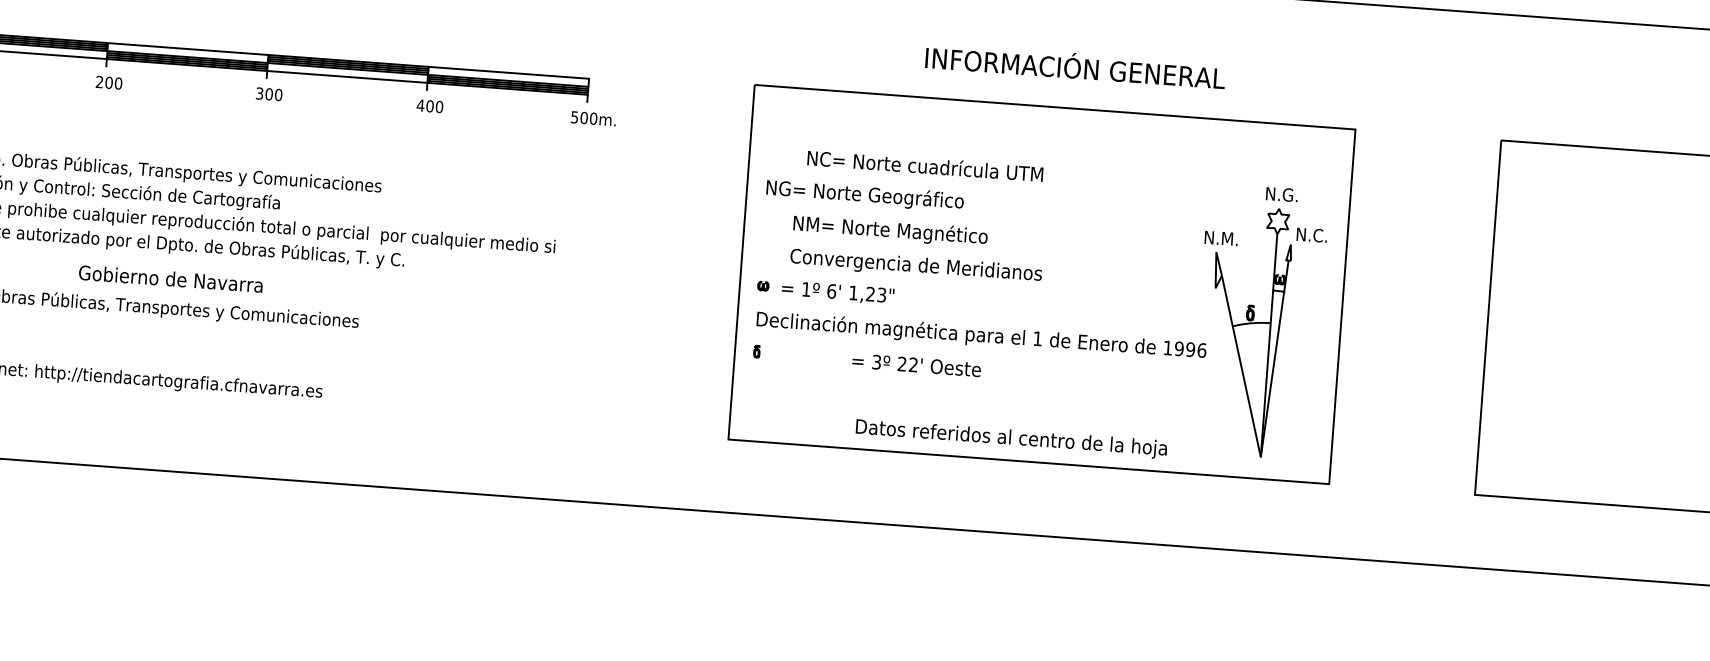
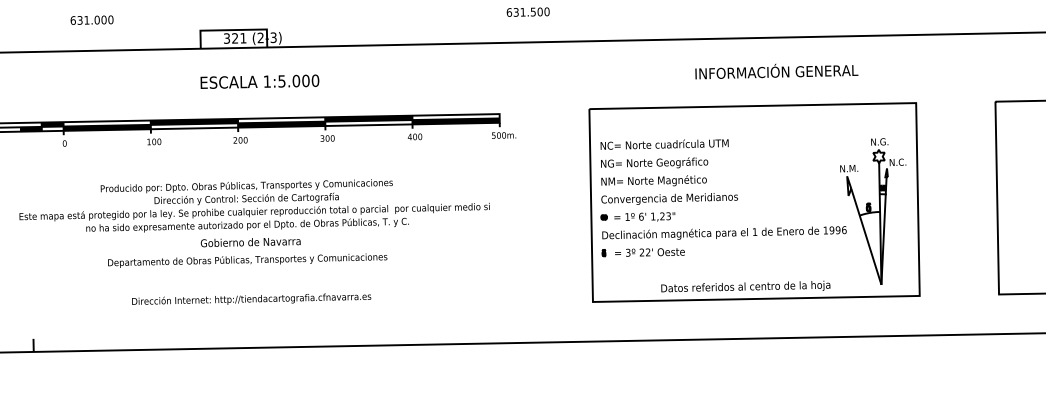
text: (1074, 67) -> (776, 71), moved
text: (925, 166) -> (664, 144), moved
text: (917, 248) -> (669, 189), moved
text: (170, 279) -> (250, 242), moved
text: (915, 365) -> (649, 252), moved

